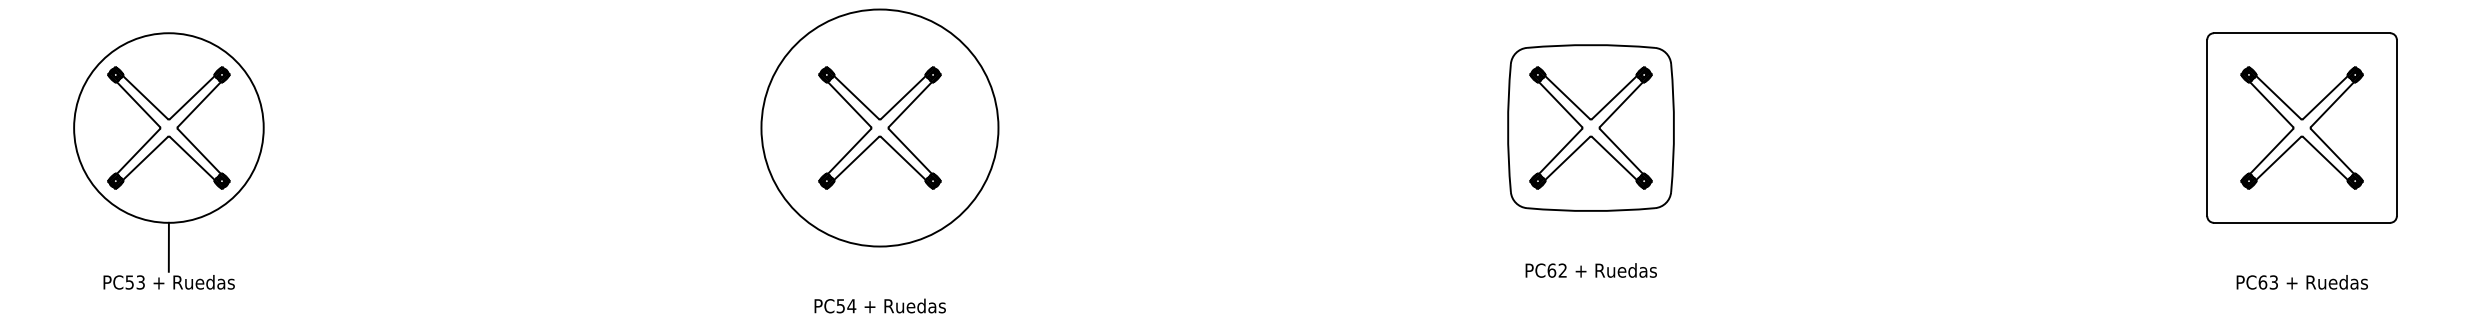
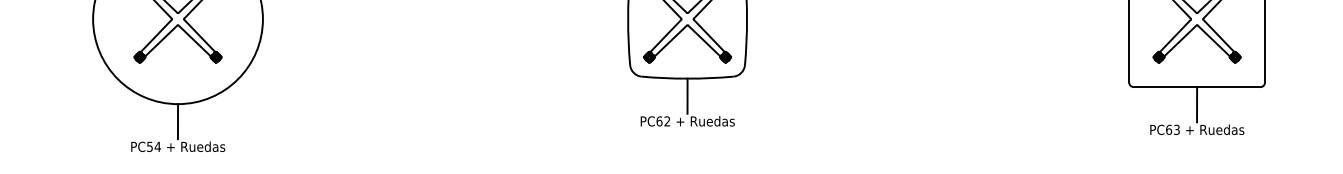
line: (1590, 235) -> (687, 96), added
line: (2301, 246) -> (1196, 104), added
line: (879, 270) -> (177, 121), added

